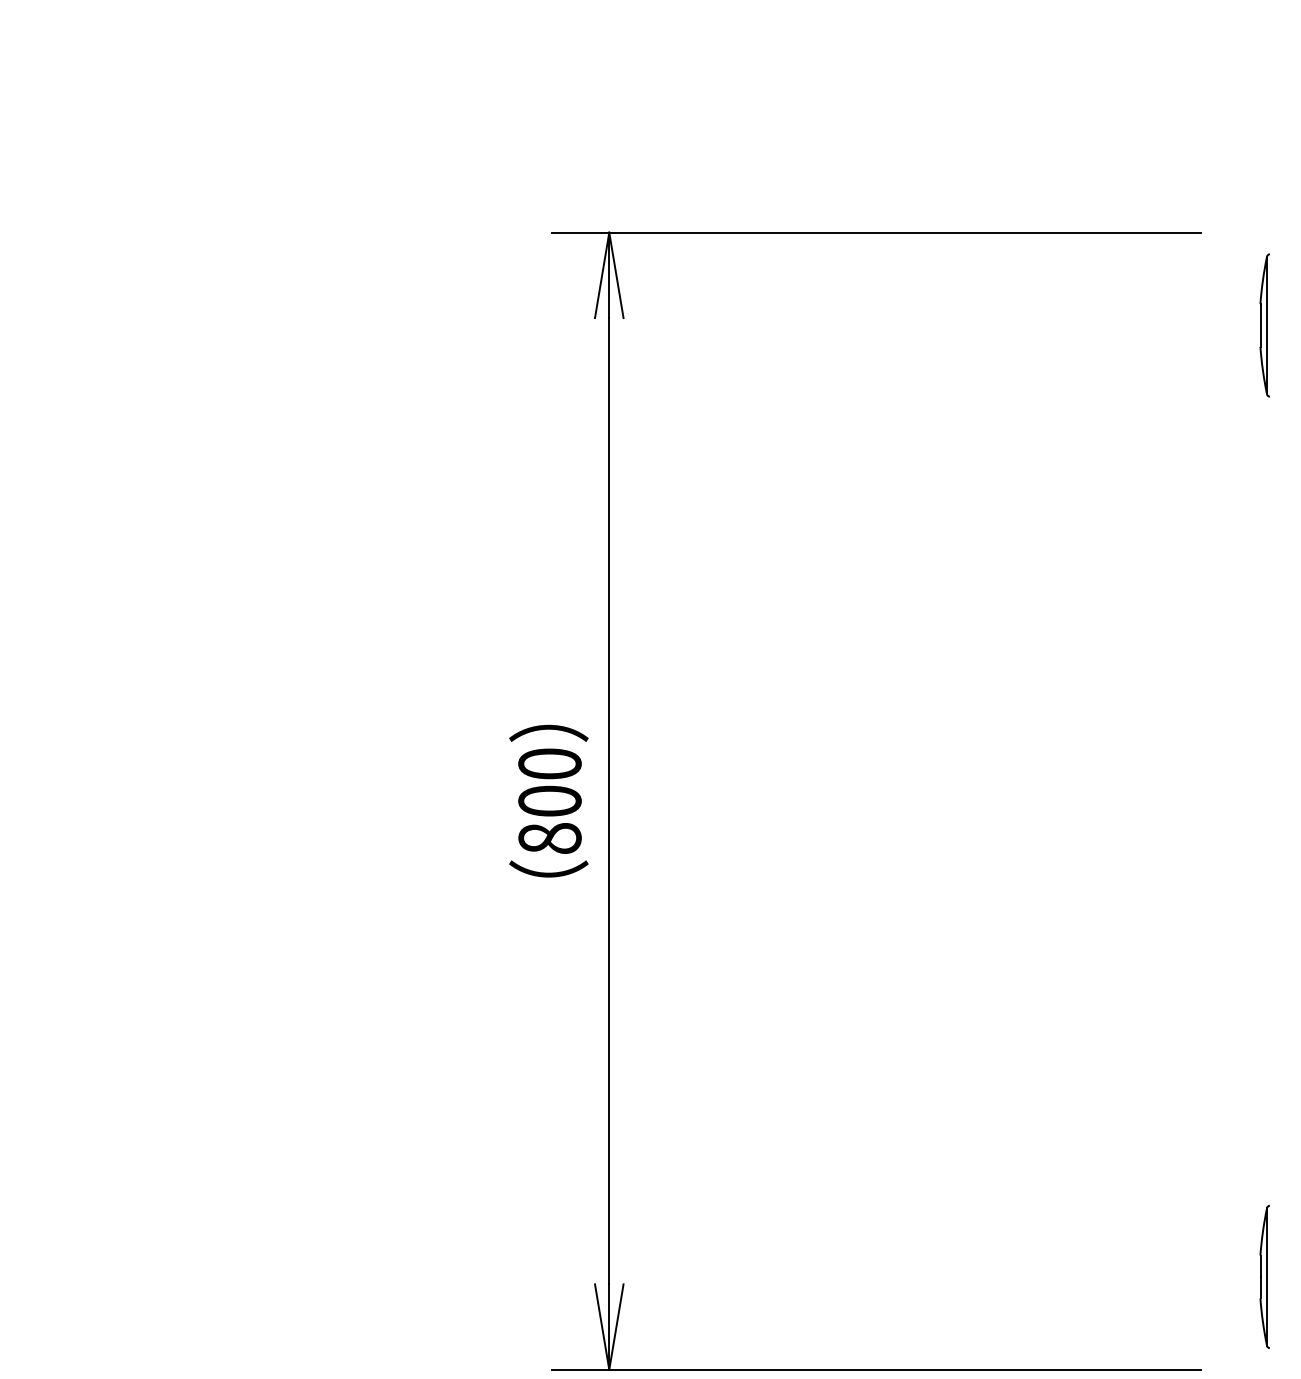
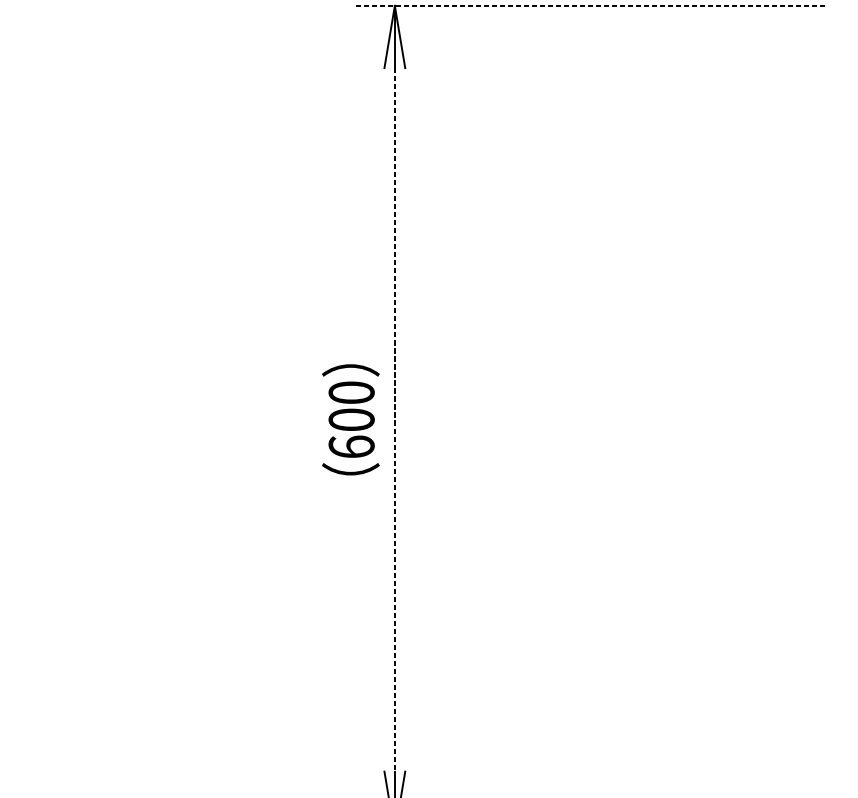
line: (875, 232) -> (588, 5), solid -> dashed
line: (609, 801) -> (395, 420), solid -> dashed
text: (549, 837) -> (351, 446), 800 -> 600

